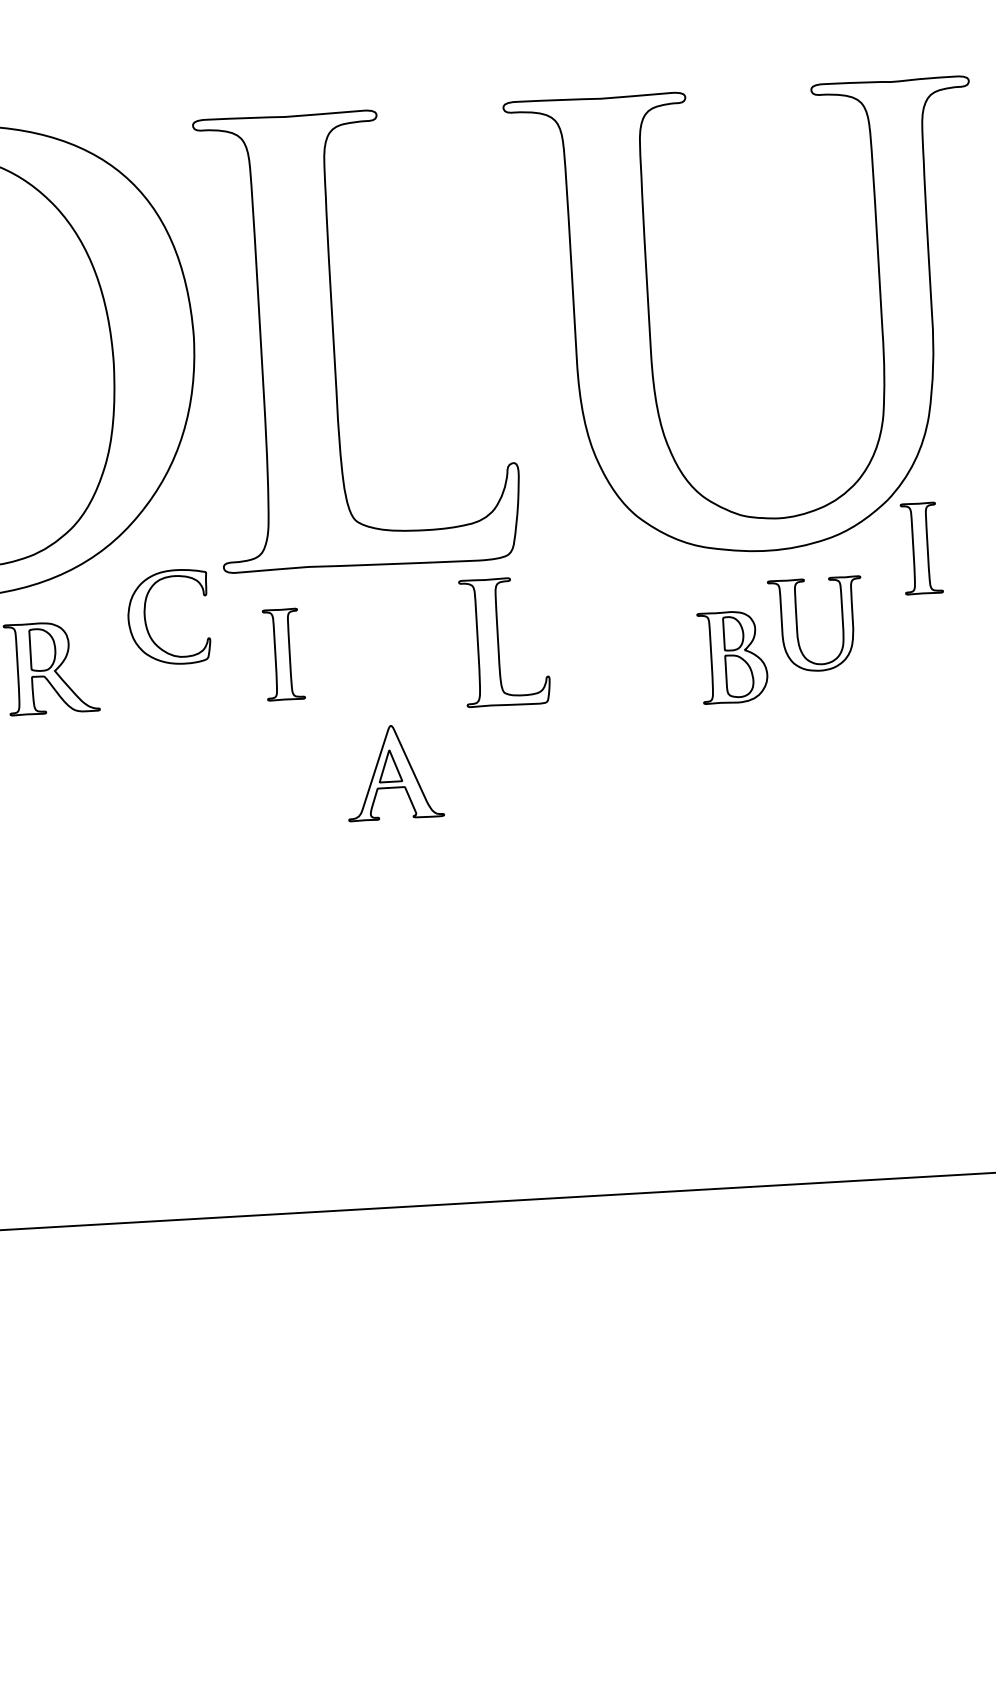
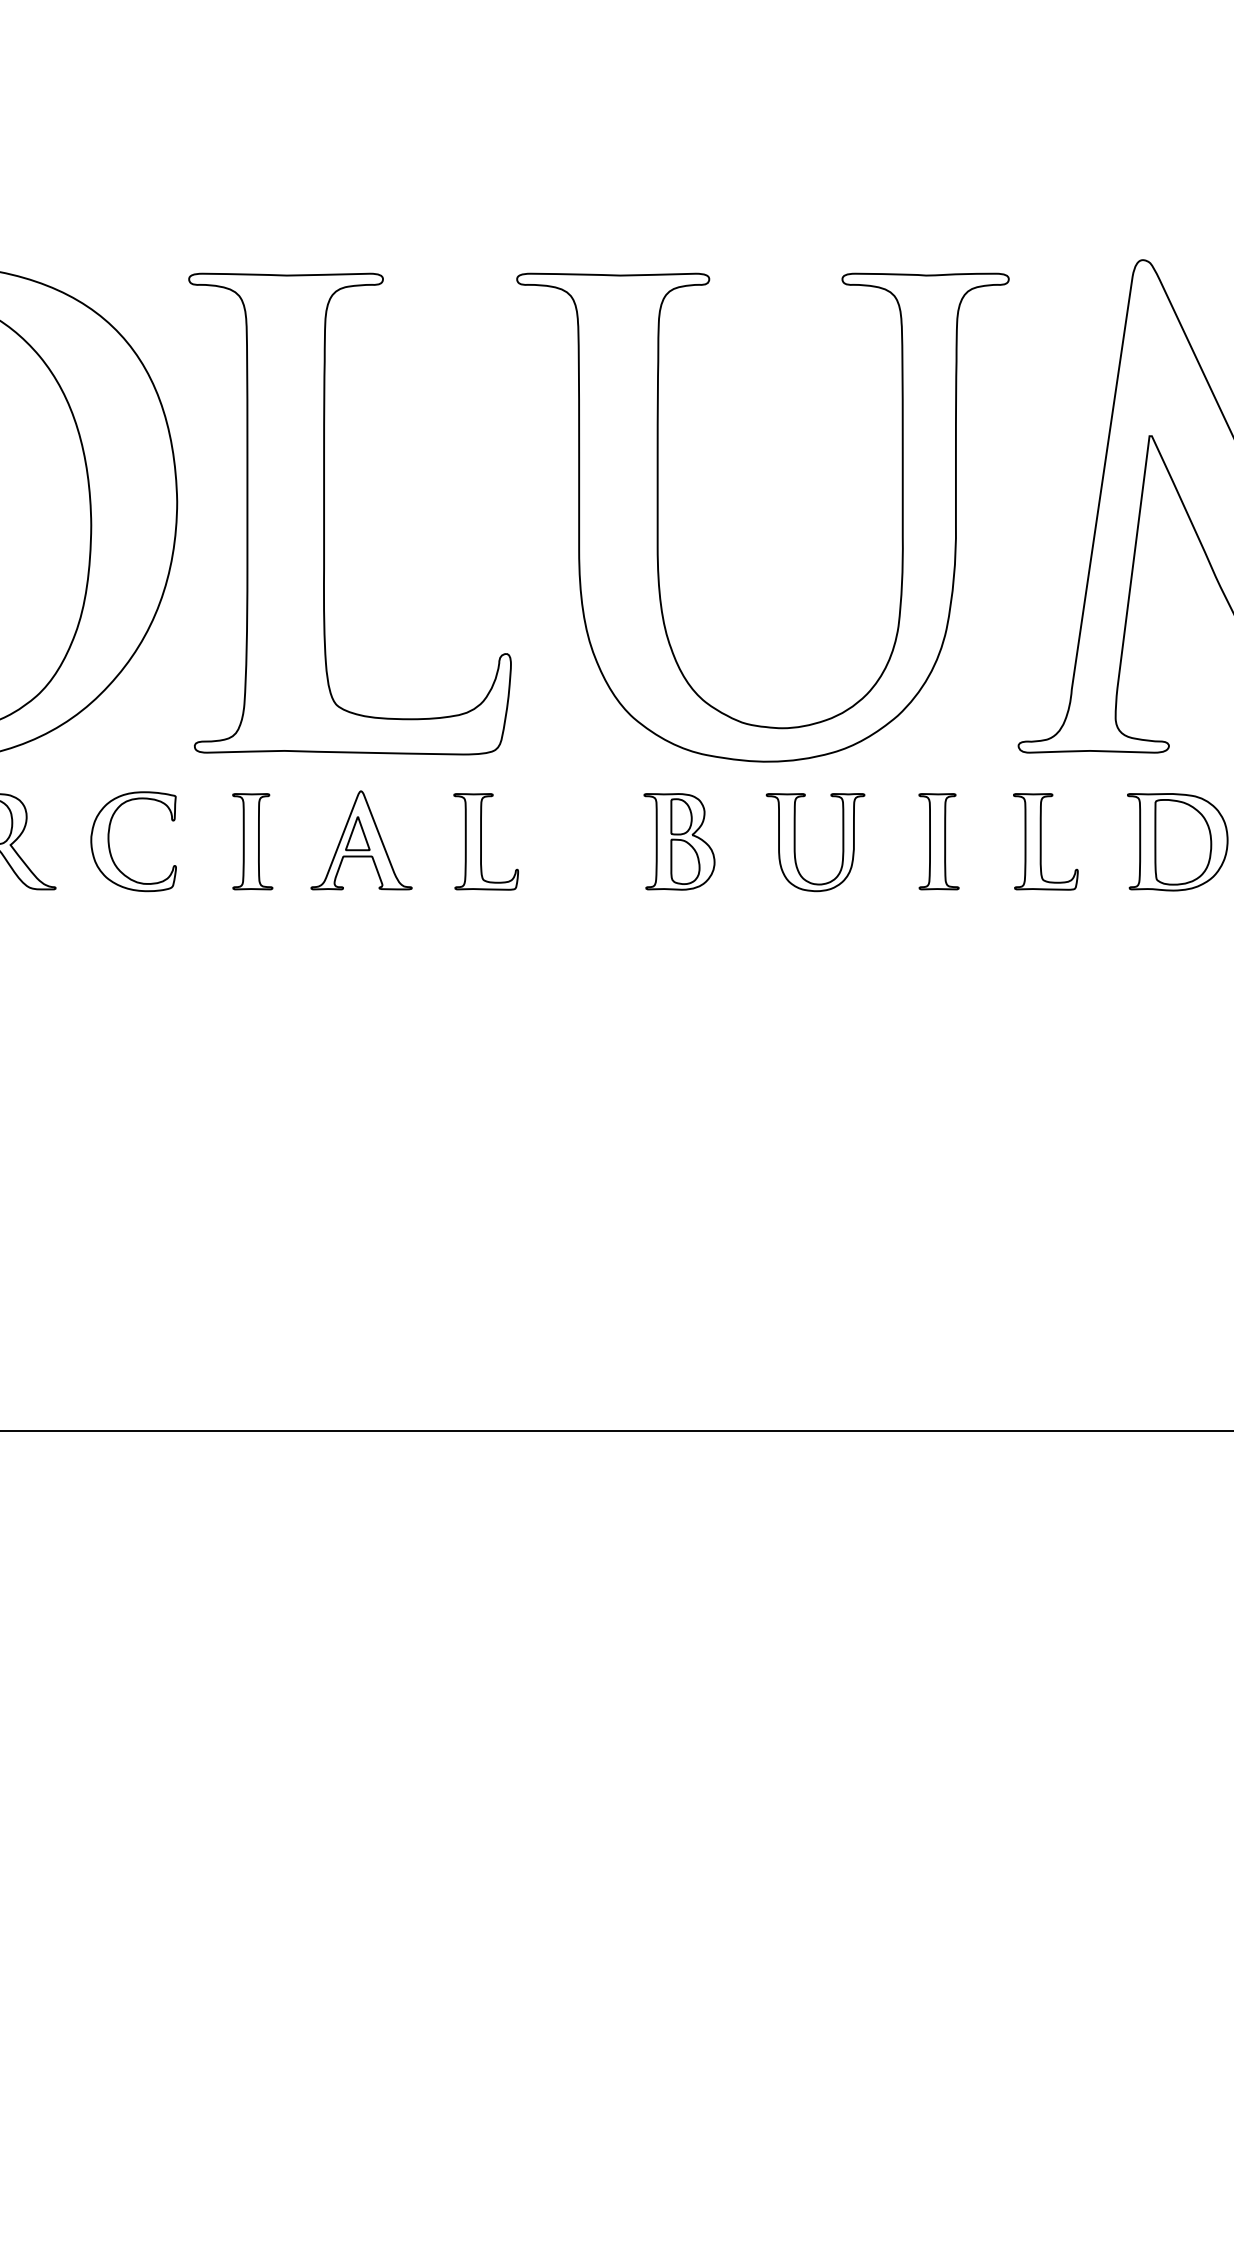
part: (921, 548) -> (938, 841), moved
part: (147, 624) -> (110, 847), moved
part: (504, 641) -> (485, 841), size x0.71
part: (732, 657) -> (679, 841), moved
part: (393, 772) -> (361, 840), moved

